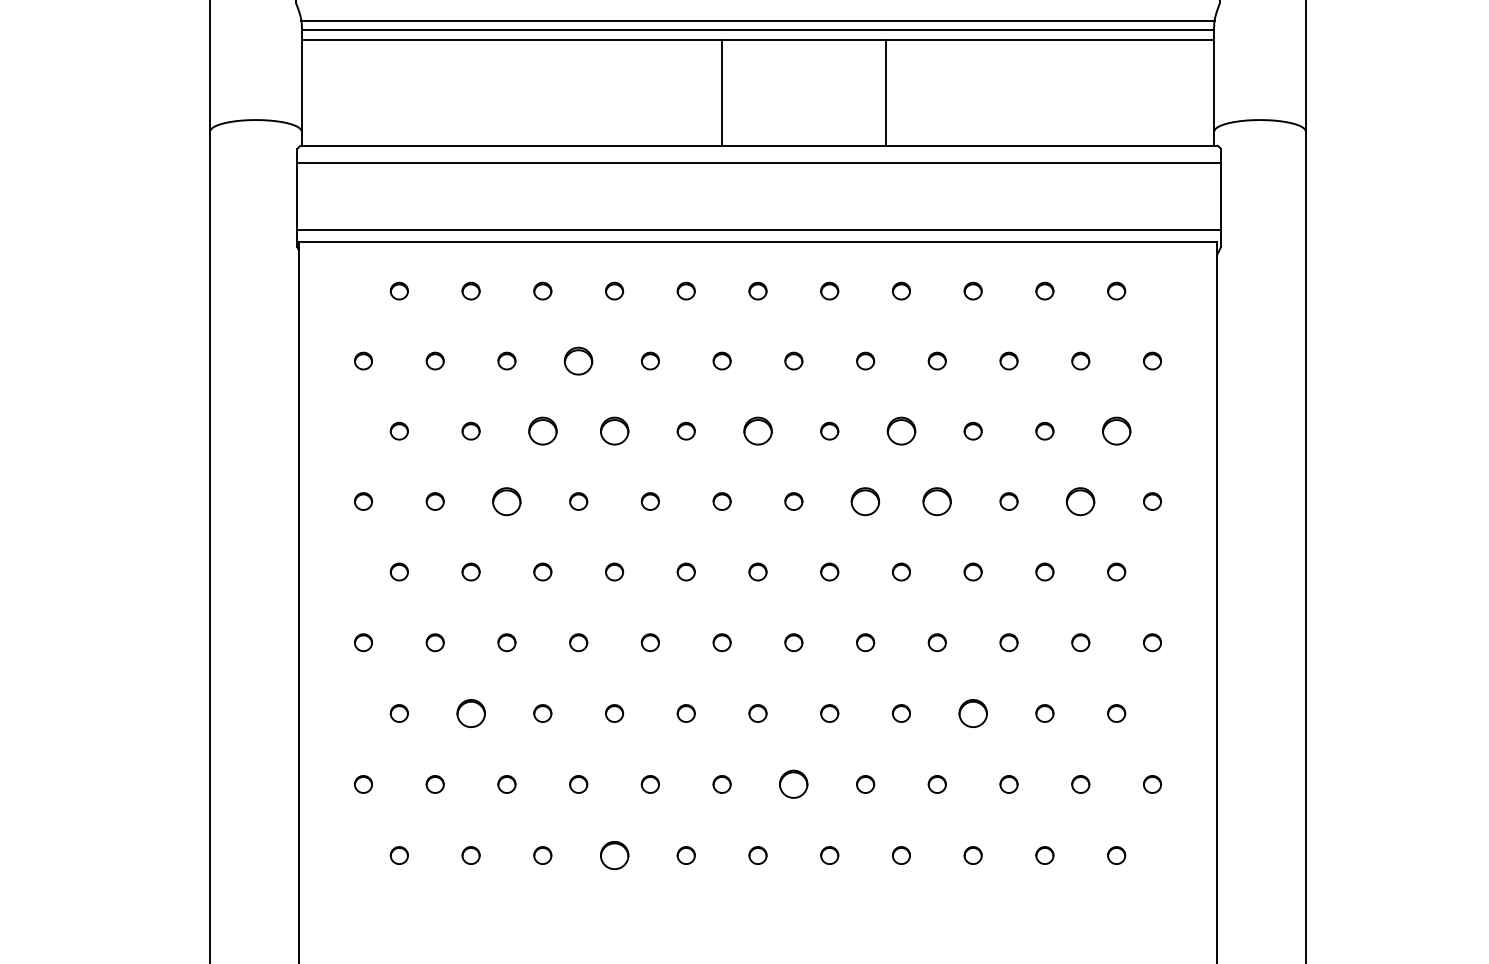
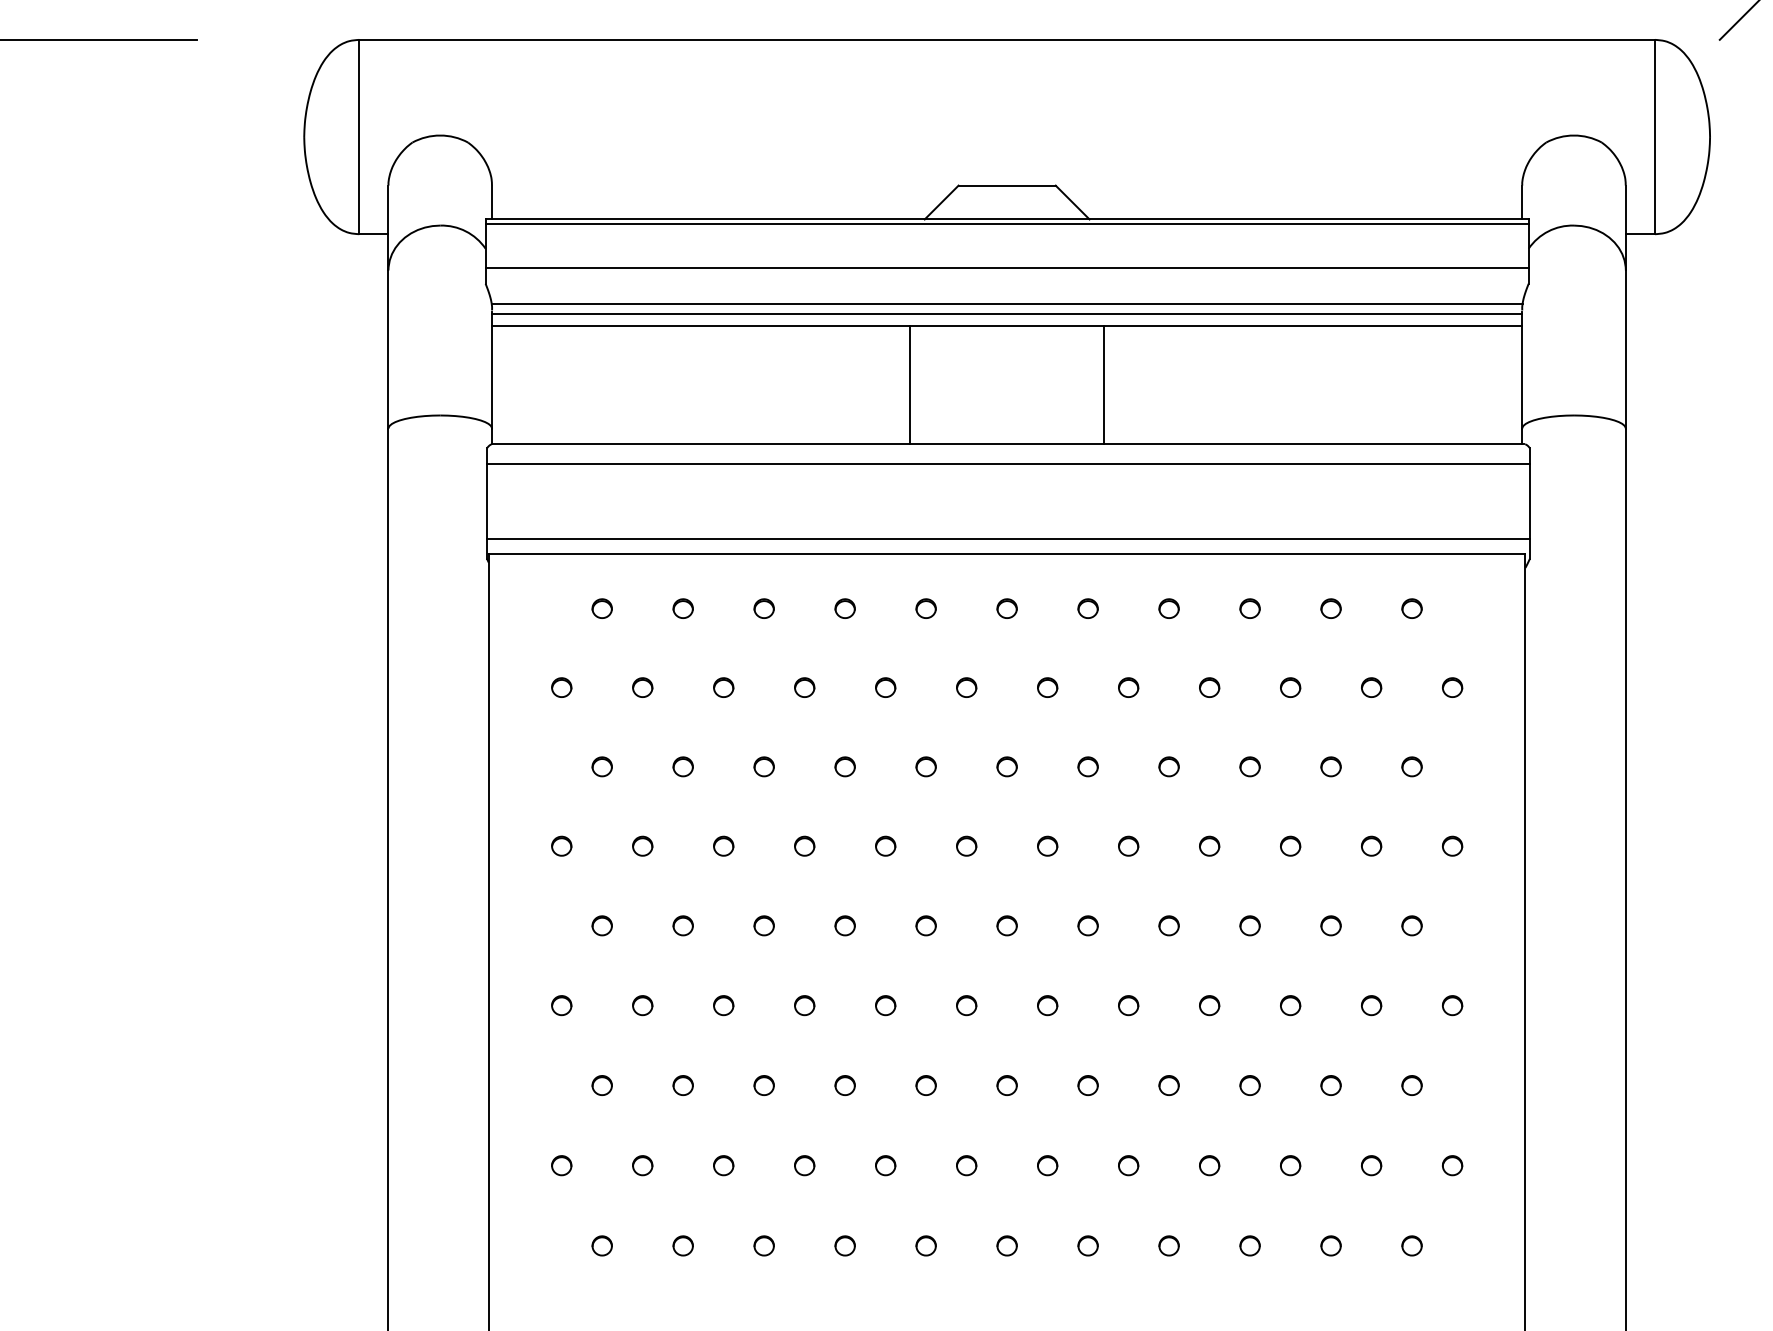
line: (721, 92) -> (909, 384), moved
line: (885, 92) -> (1104, 384), moved
part: (578, 360) -> (804, 687), size x0.62
part: (542, 430) -> (763, 766), size x0.62
part: (613, 430) -> (844, 766), size x0.62
part: (757, 430) -> (1006, 766), size x0.62
part: (900, 430) -> (1168, 766), size x0.62
part: (1116, 430) -> (1411, 766), size x0.62
part: (506, 500) -> (723, 845), size x0.62
part: (865, 500) -> (1128, 845), size x0.62
part: (937, 500) -> (1209, 845), size x0.62
part: (1080, 500) -> (1371, 845), size x0.62
part: (470, 713) -> (682, 1085), size x0.62
part: (972, 713) -> (1249, 1085), size x0.62
part: (793, 784) -> (1047, 1165), size x0.62
part: (613, 855) -> (844, 1245), size x0.62

